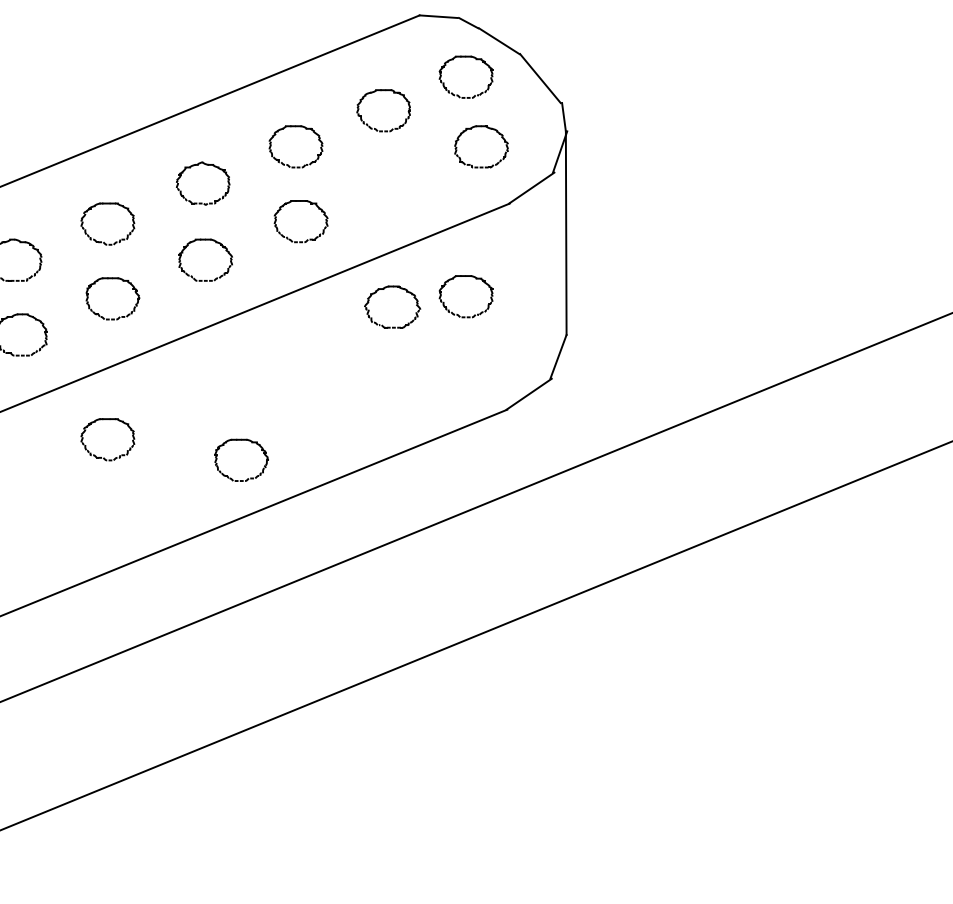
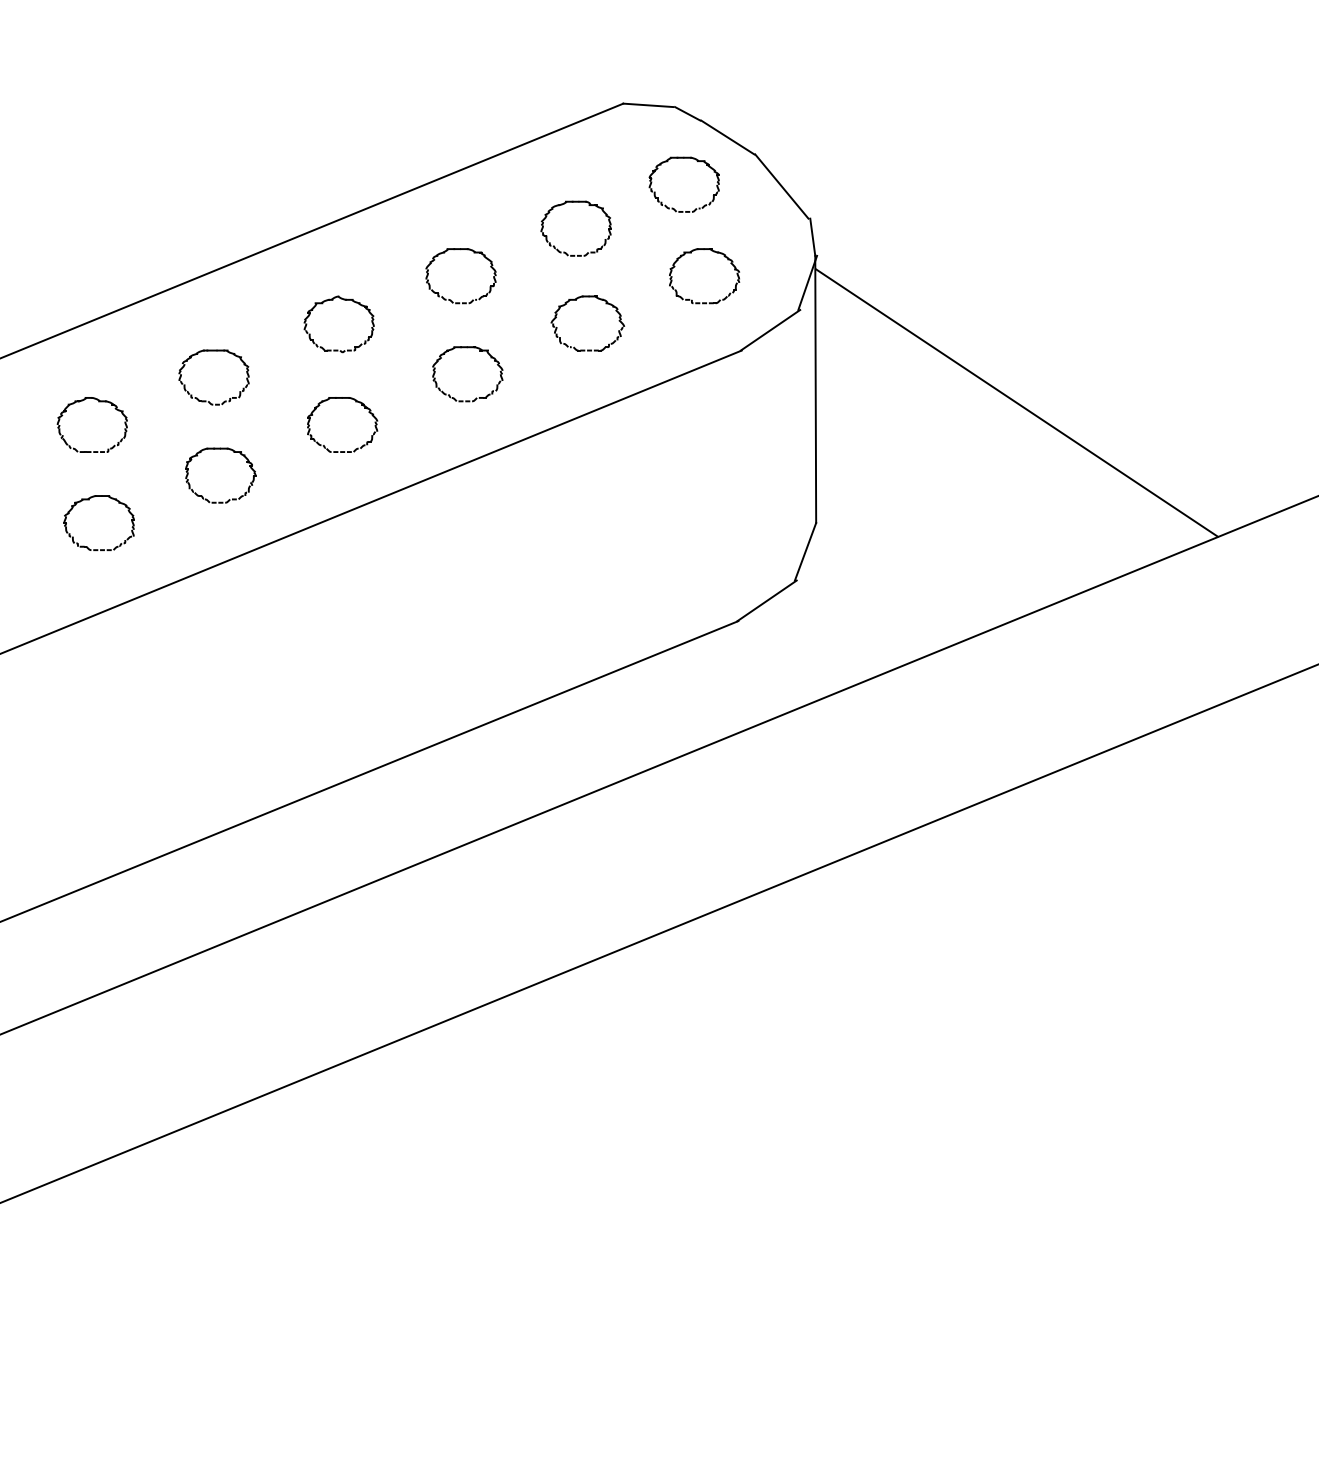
line: (719, 243) -> (1016, 402), added
part: (383, 289) -> (576, 300), moved
part: (457, 313) -> (672, 495), removed
part: (102, 457) -> (206, 683), removed
part: (247, 478) -> (397, 711), removed

